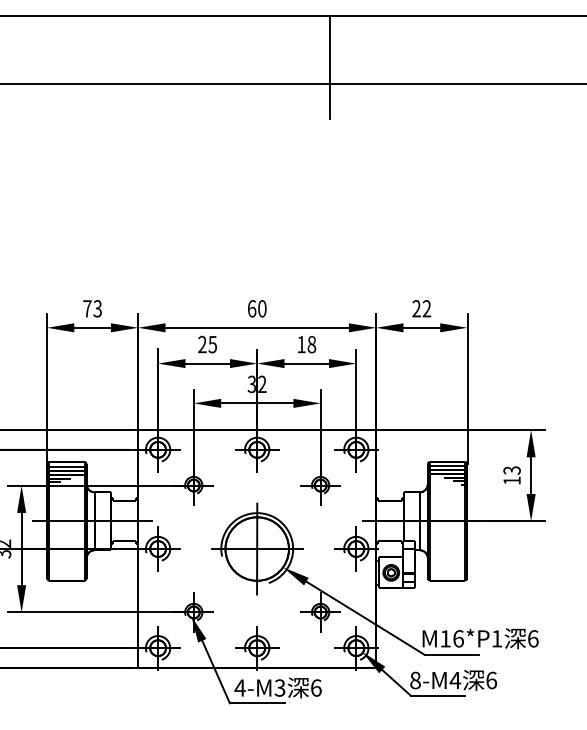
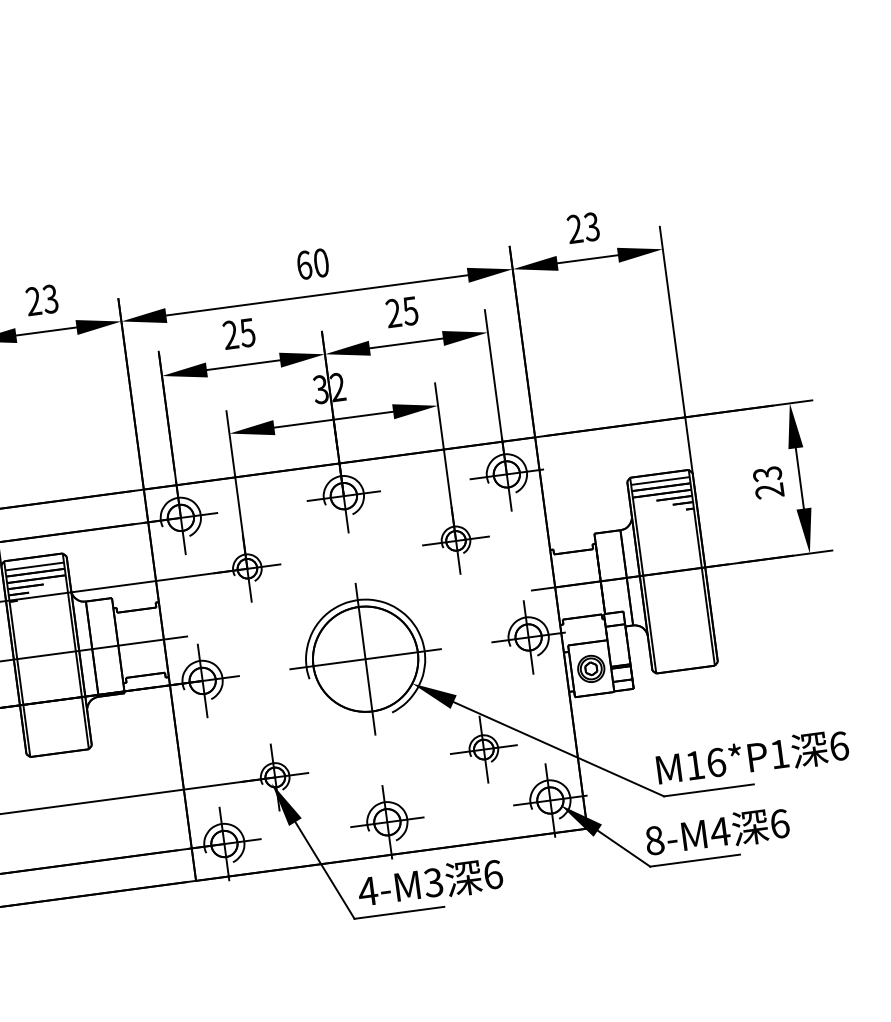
text: (87, 308) -> (33, 300), 73 -> 23
text: (426, 308) -> (591, 226), 22 -> 23
text: (306, 344) -> (401, 312), 18 -> 25
text: (511, 480) -> (768, 490), 13 -> 23

